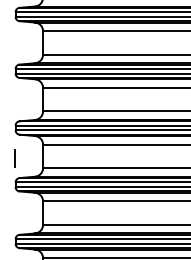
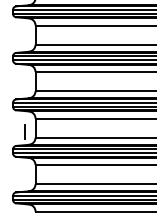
line: (14, 158) -> (24, 131), moved

